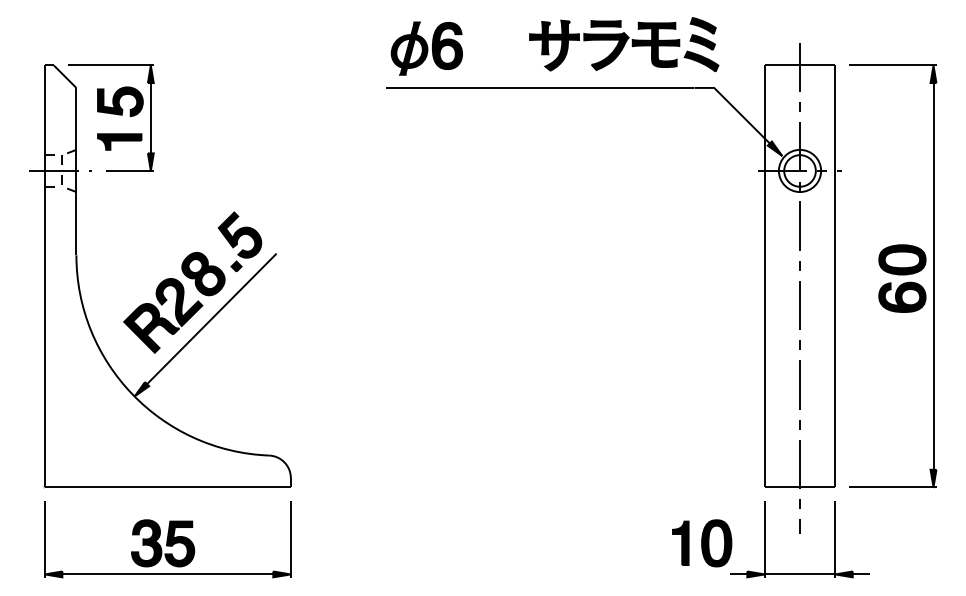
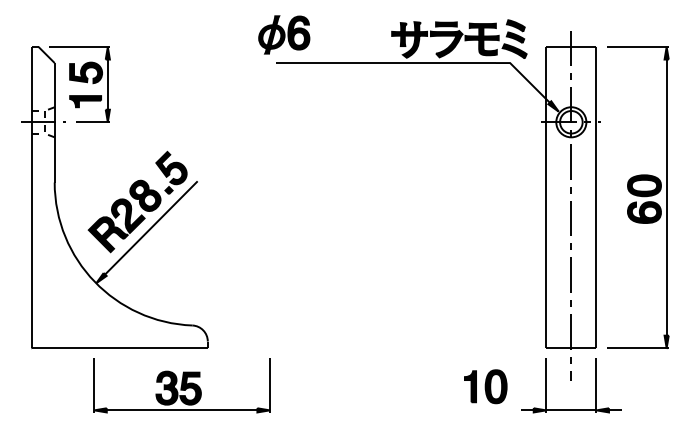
part: (624, 44) -> (459, 39), moved
part: (426, 48) -> (283, 34), moved
part: (167, 539) -> (181, 385), moved
part: (702, 543) -> (486, 386), moved

